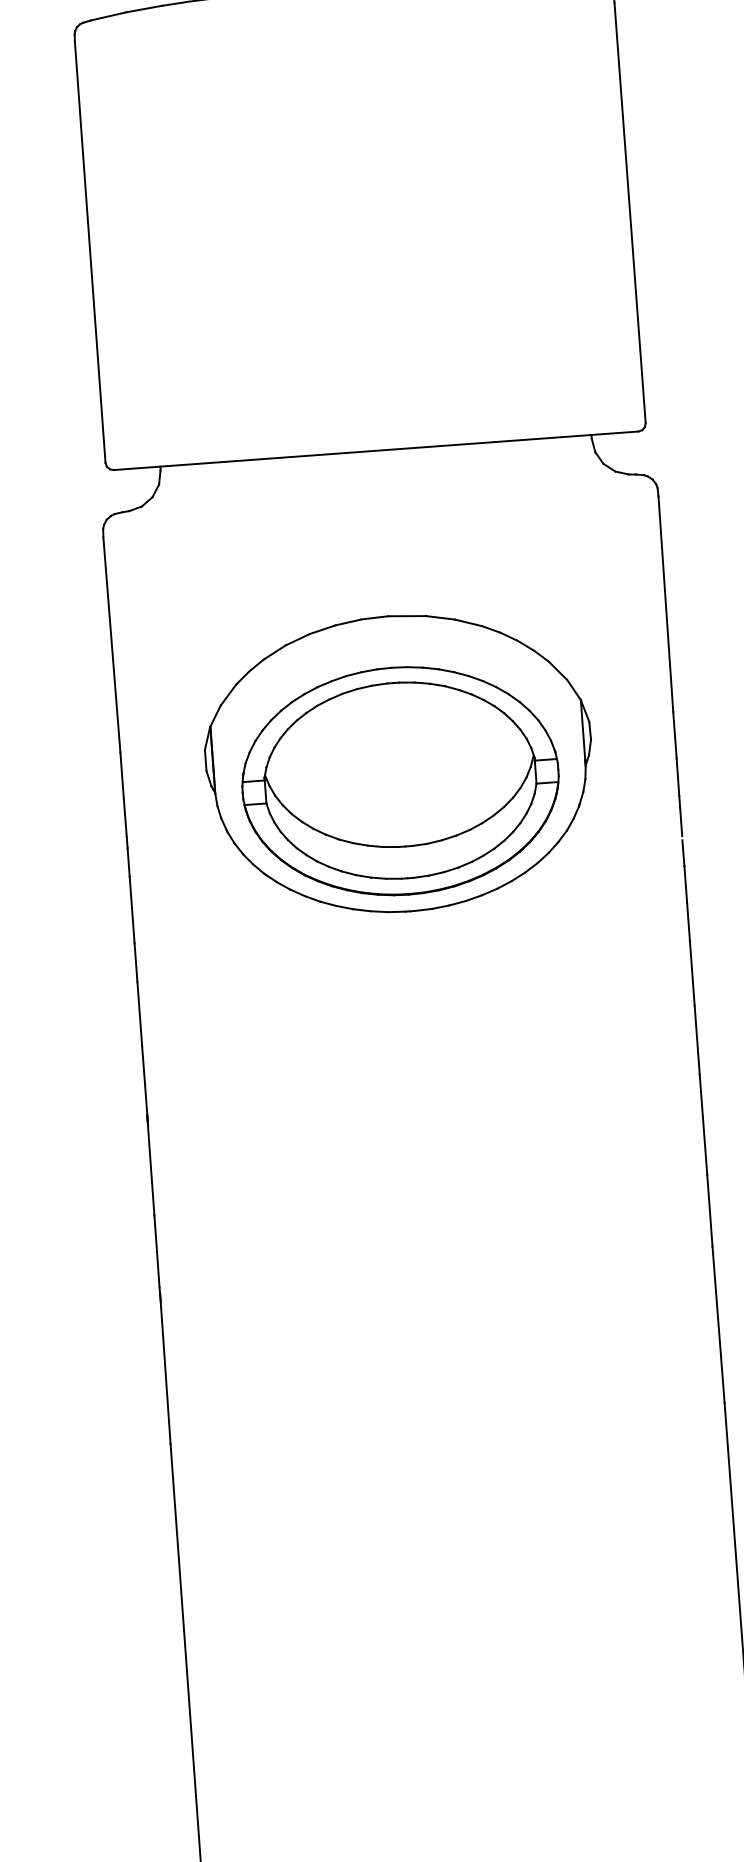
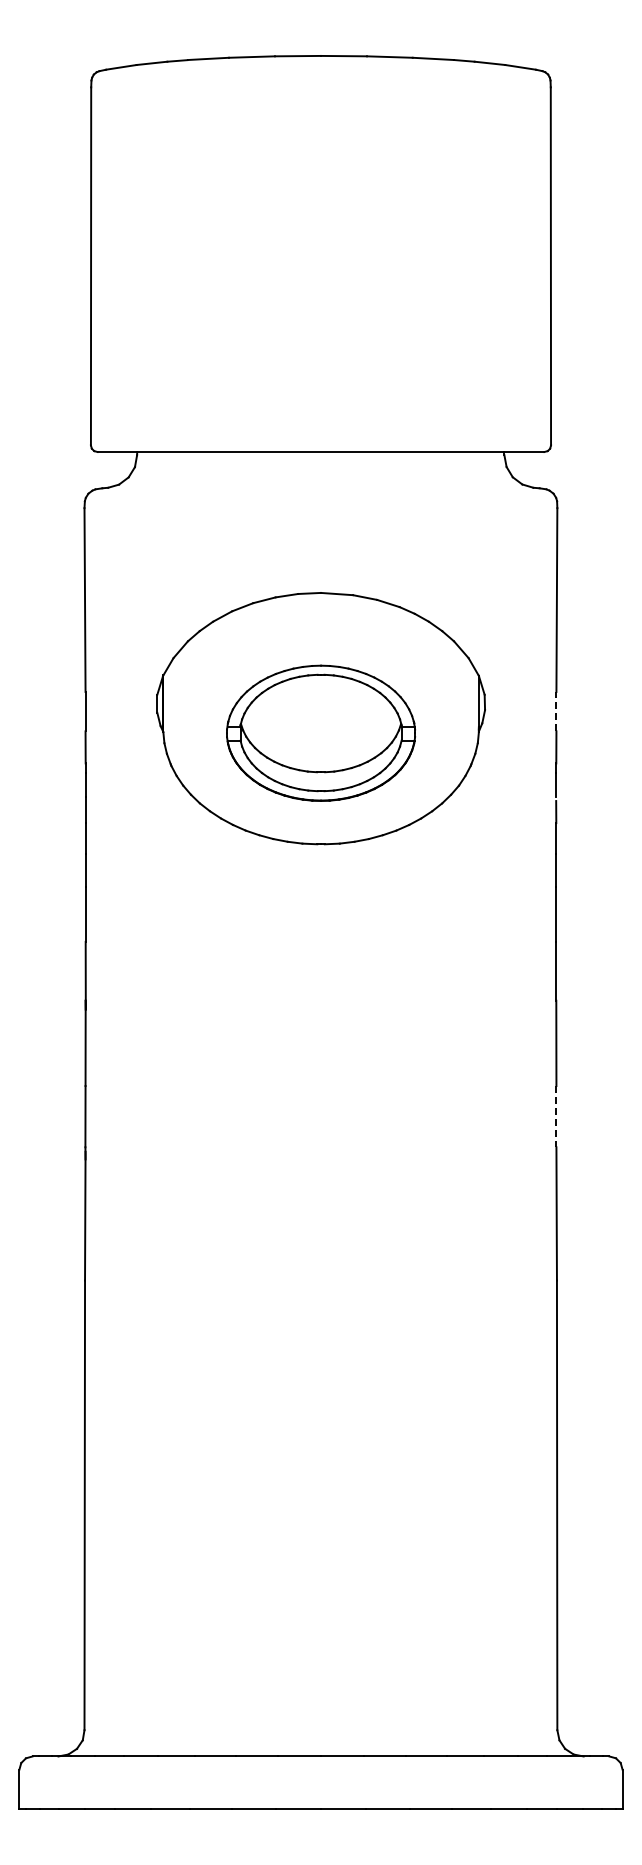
line: (675, 735) -> (556, 711), solid -> dashed
part: (399, 780) -> (320, 732), size x0.7
line: (709, 1210) -> (556, 1116), solid -> dashed

